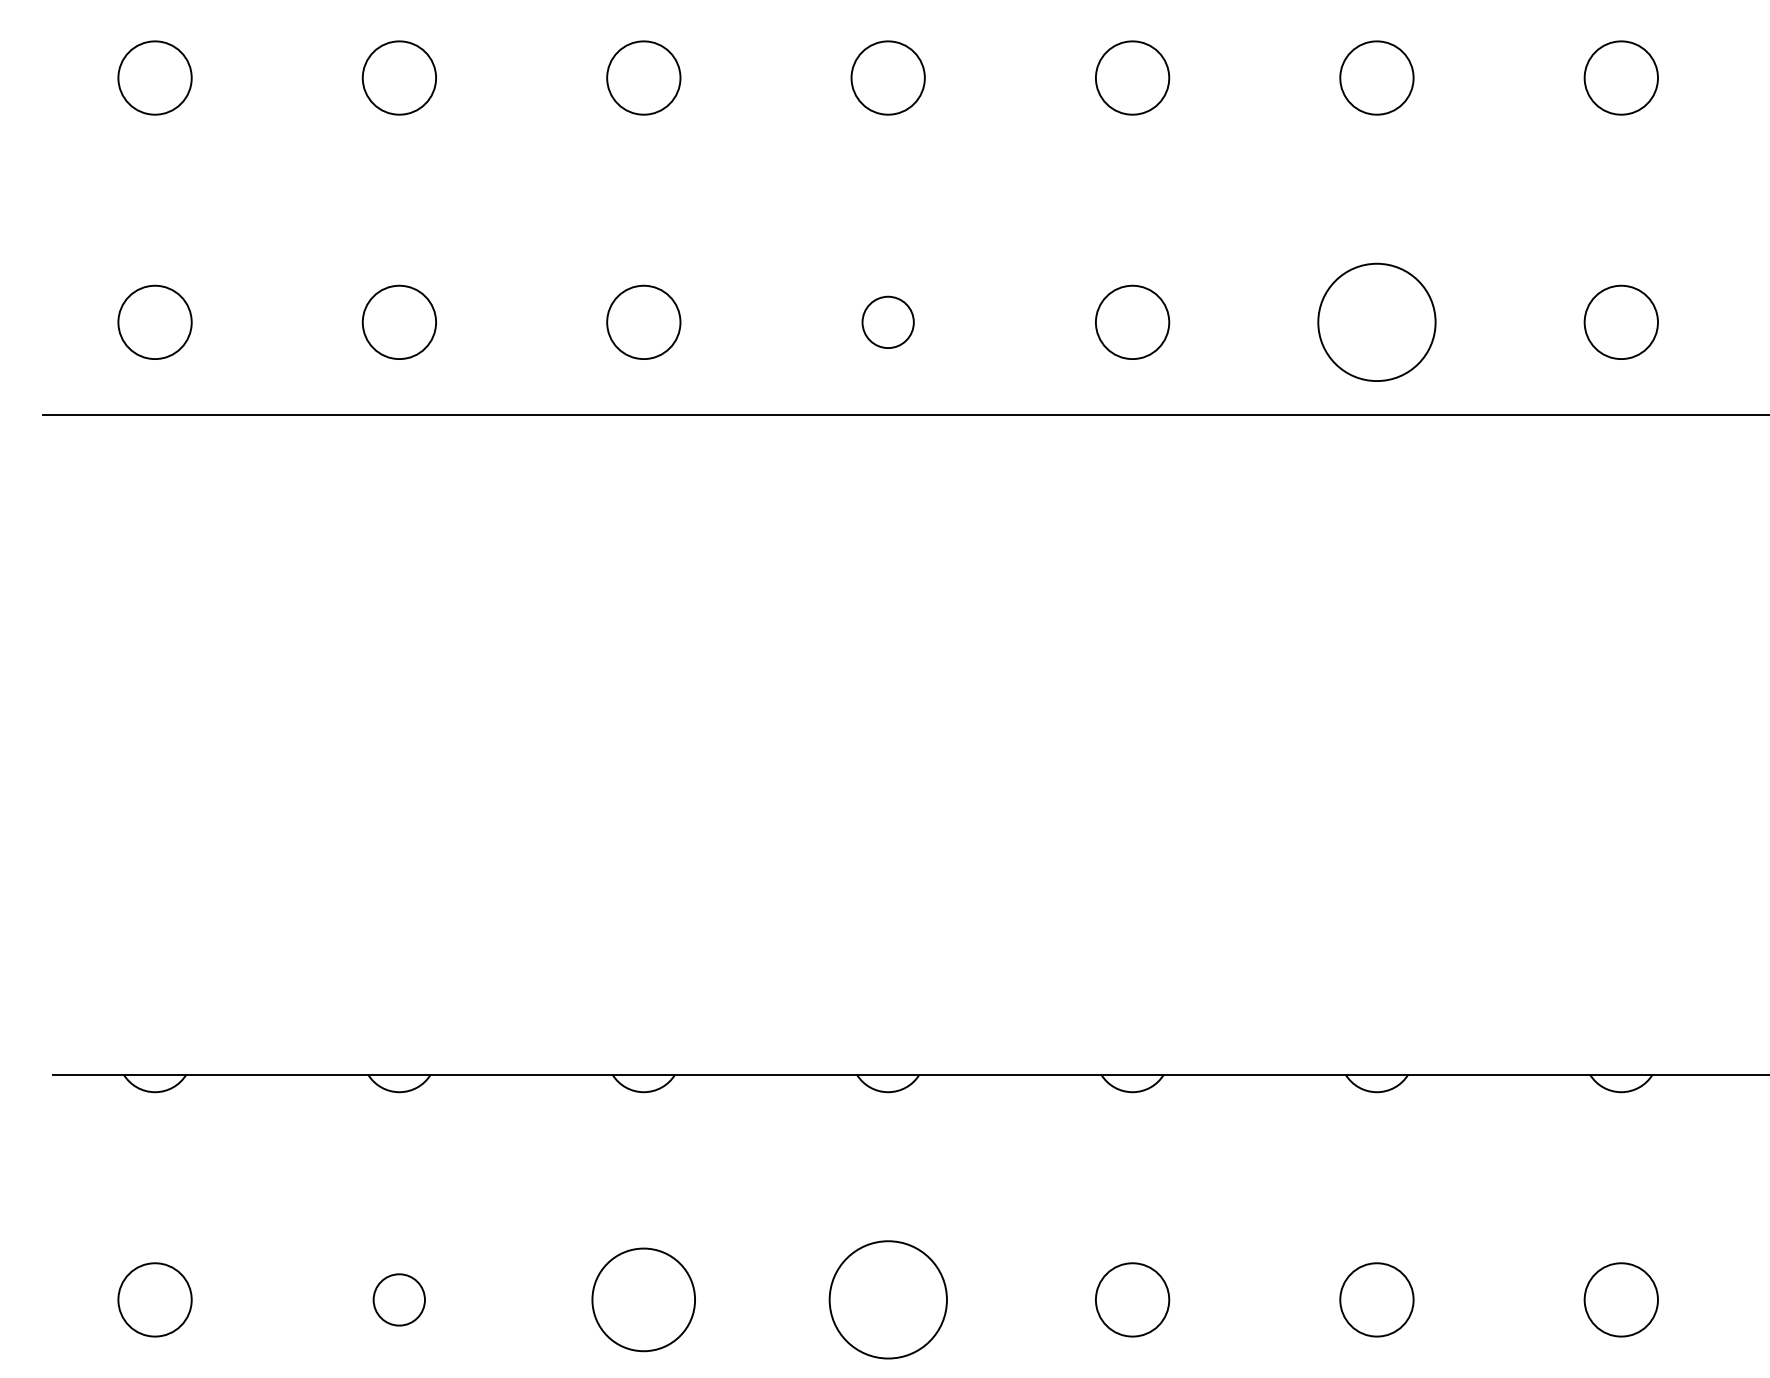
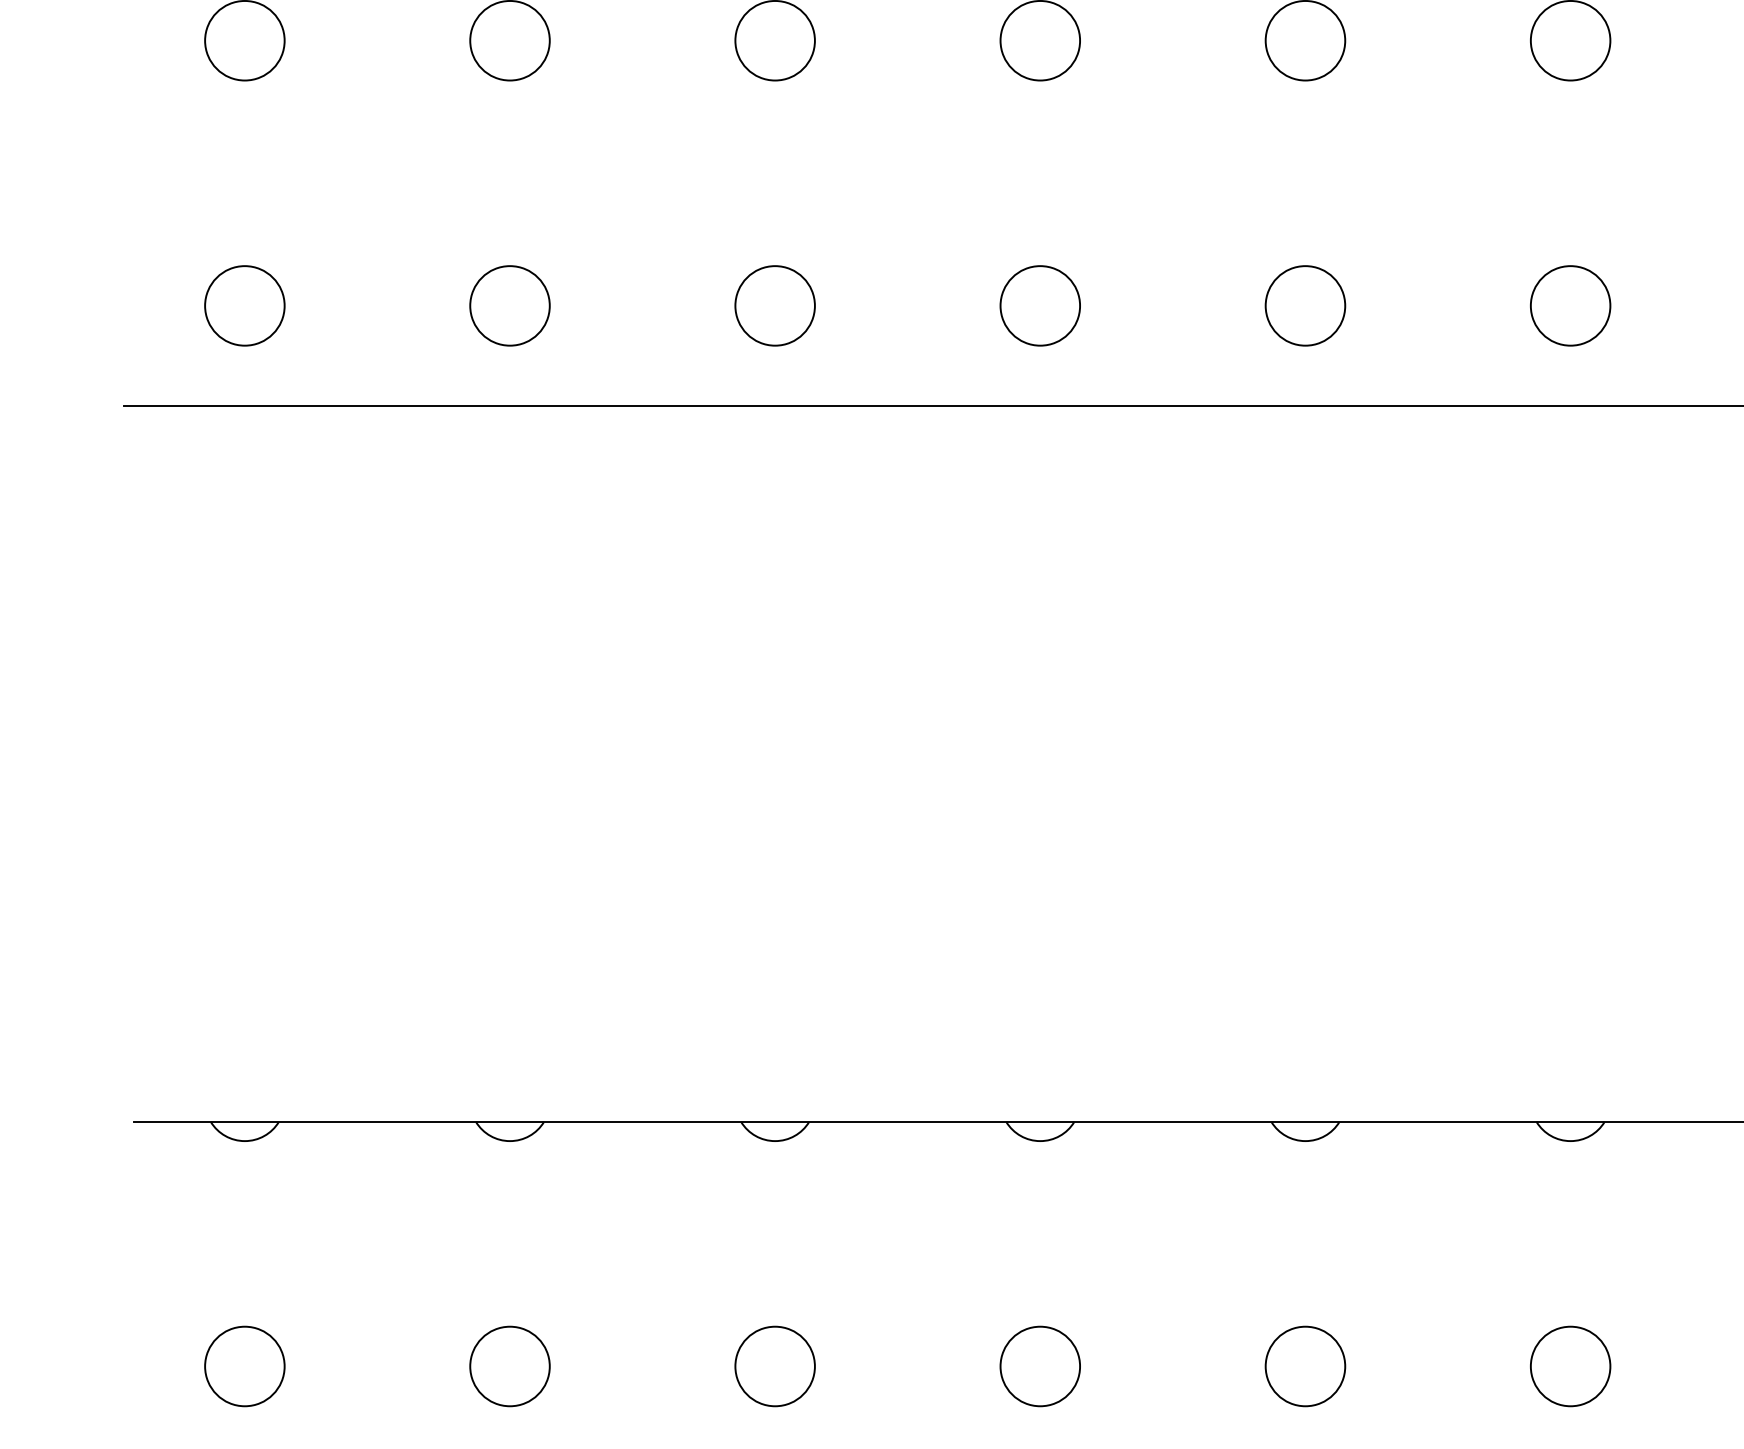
circle: (887, 322) -> (1039, 305), size x1.43
circle: (1376, 322) -> (1570, 305), size x0.62
circle: (398, 1299) -> (508, 1366), size x1.43
circle: (643, 1299) -> (774, 1366), size x0.71
circle: (887, 1299) -> (1039, 1366), size x0.62

